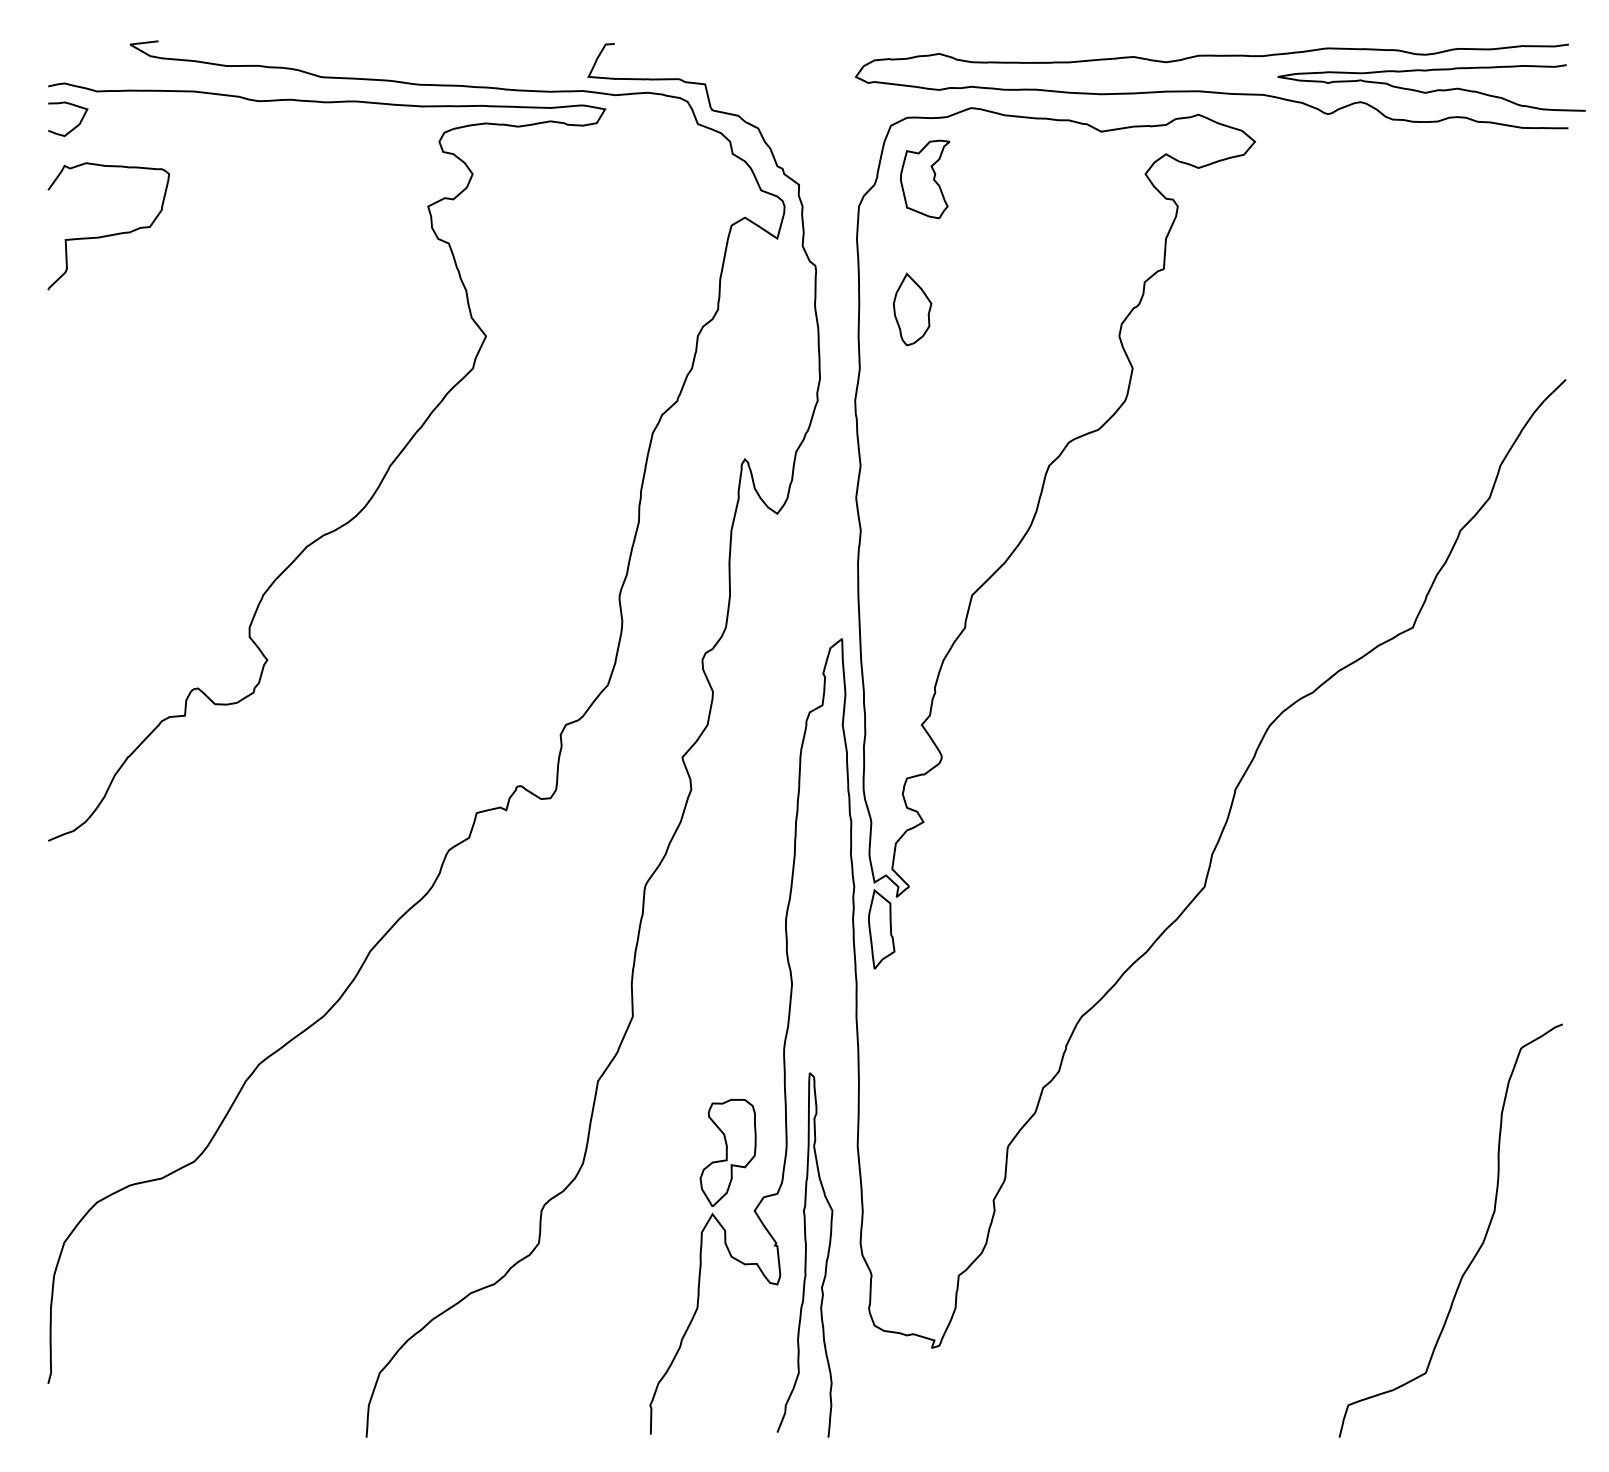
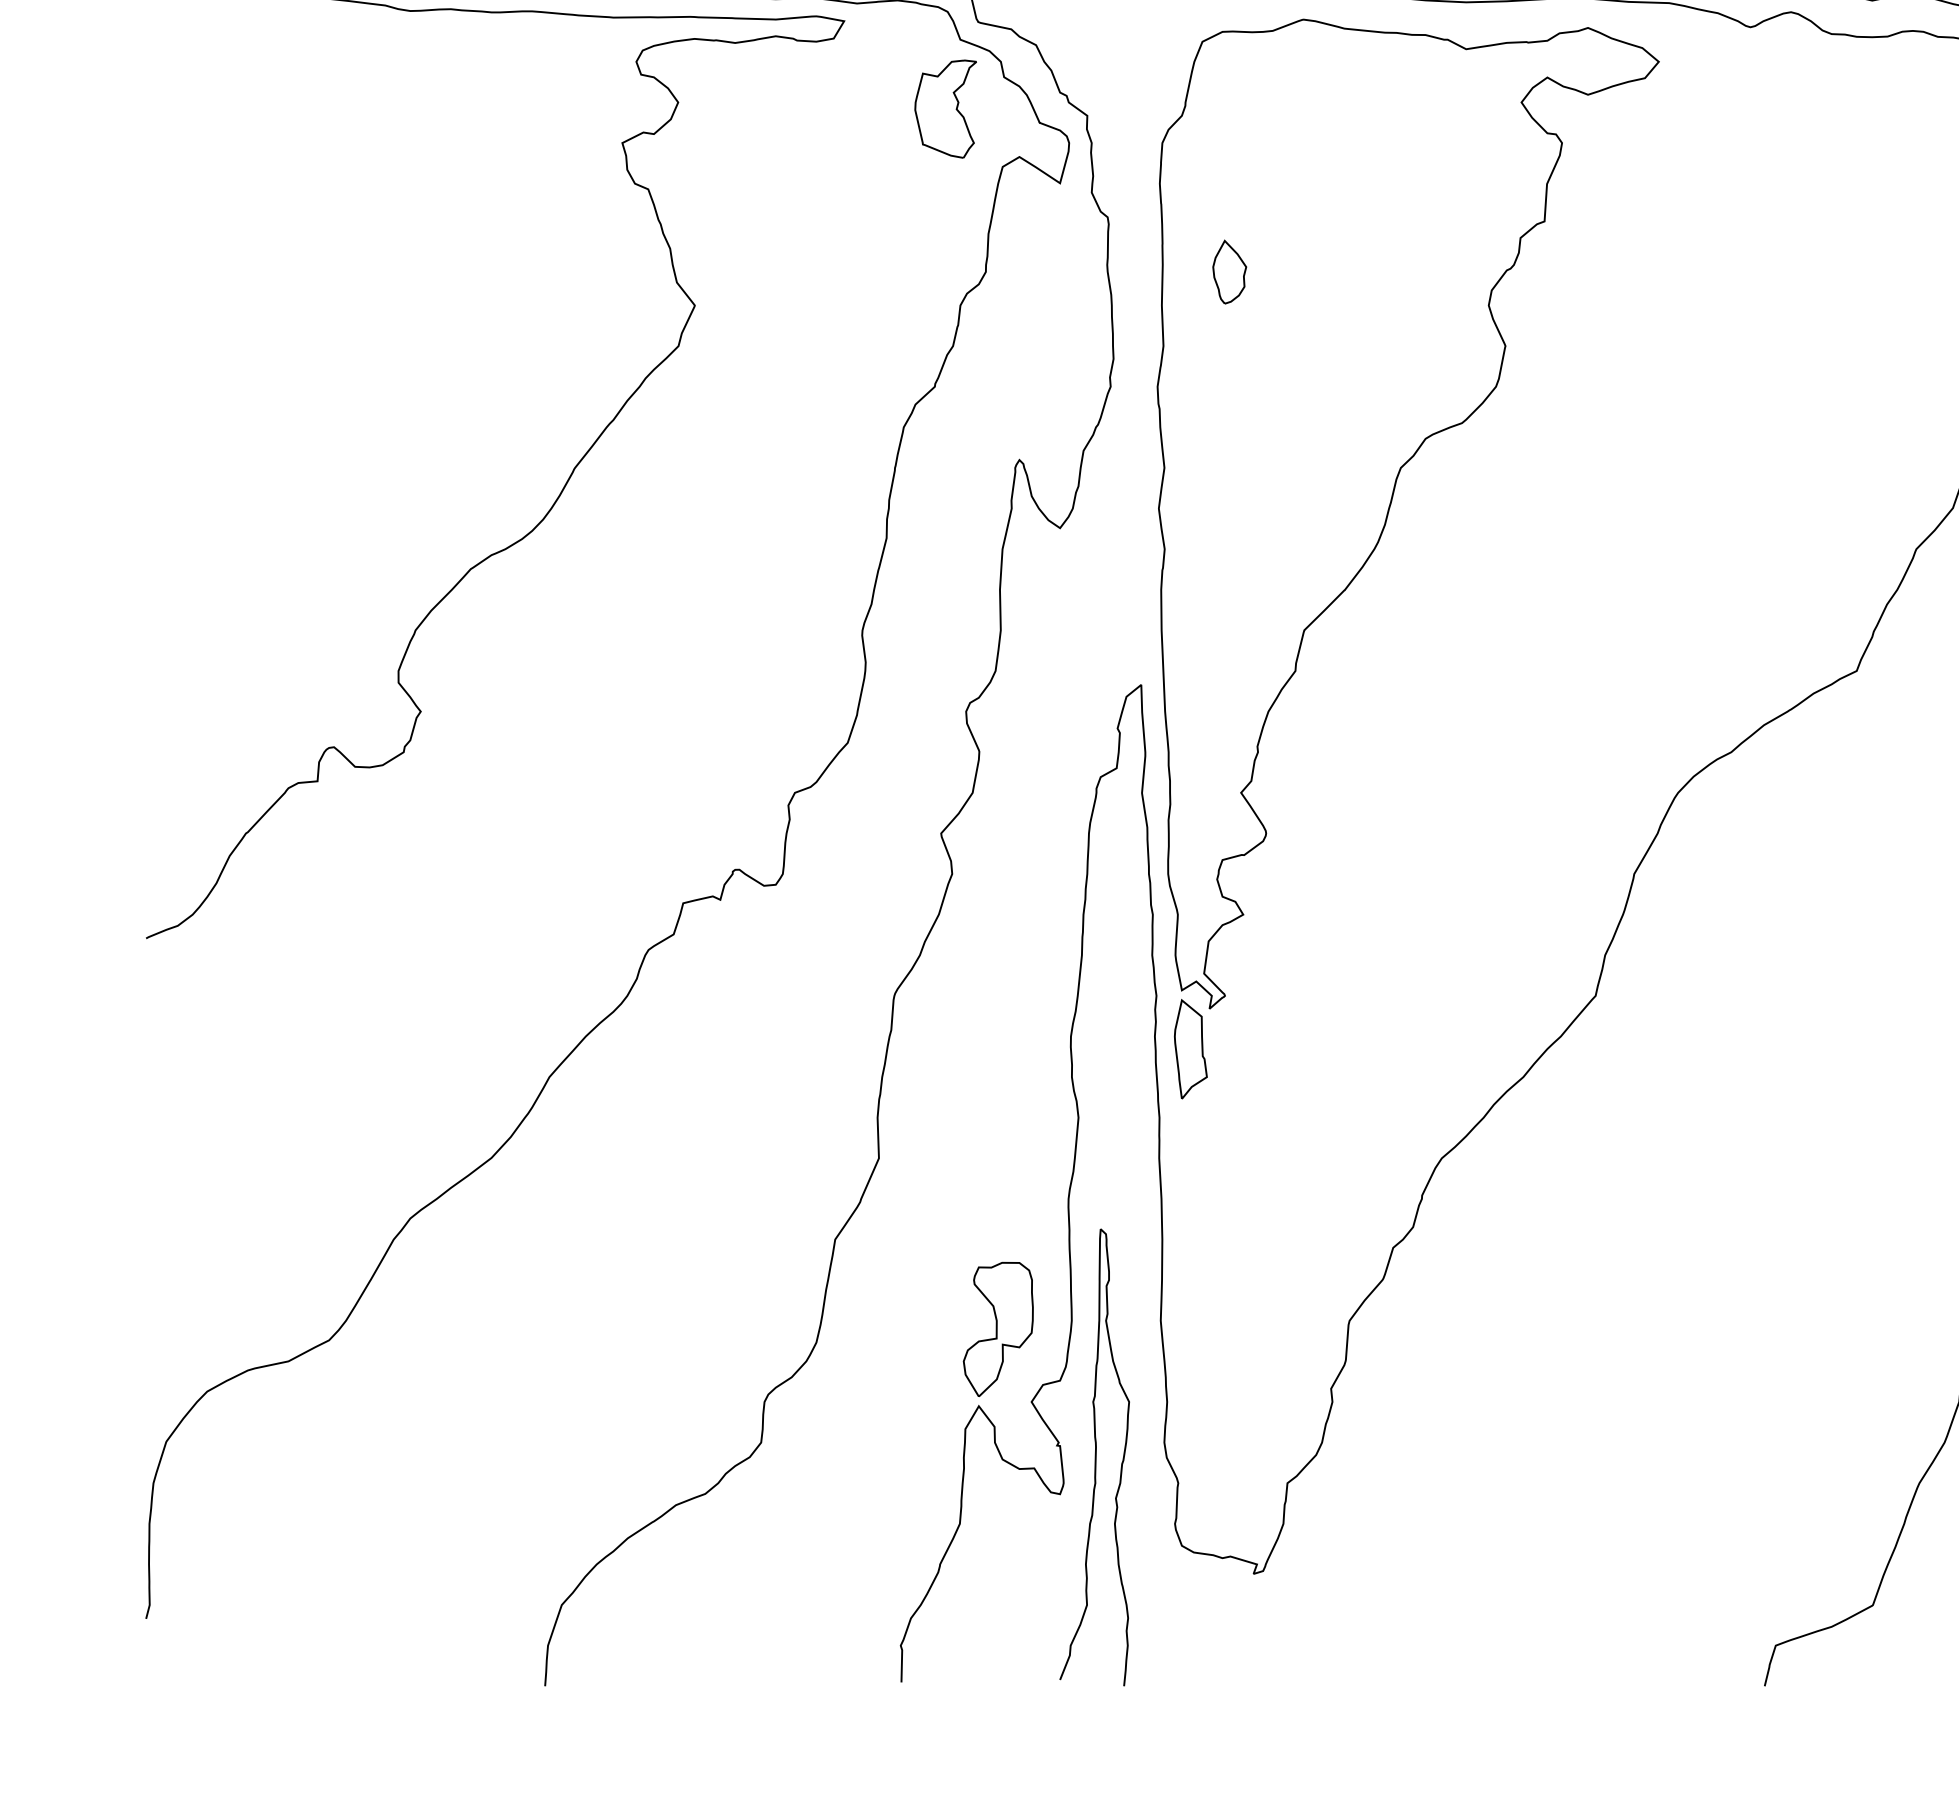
curve: (73, 127) -> (177, 43), removed
part: (925, 179) -> (946, 109), moved
curve: (108, 234) -> (221, 178), removed
part: (912, 309) -> (1229, 272), size x0.7

